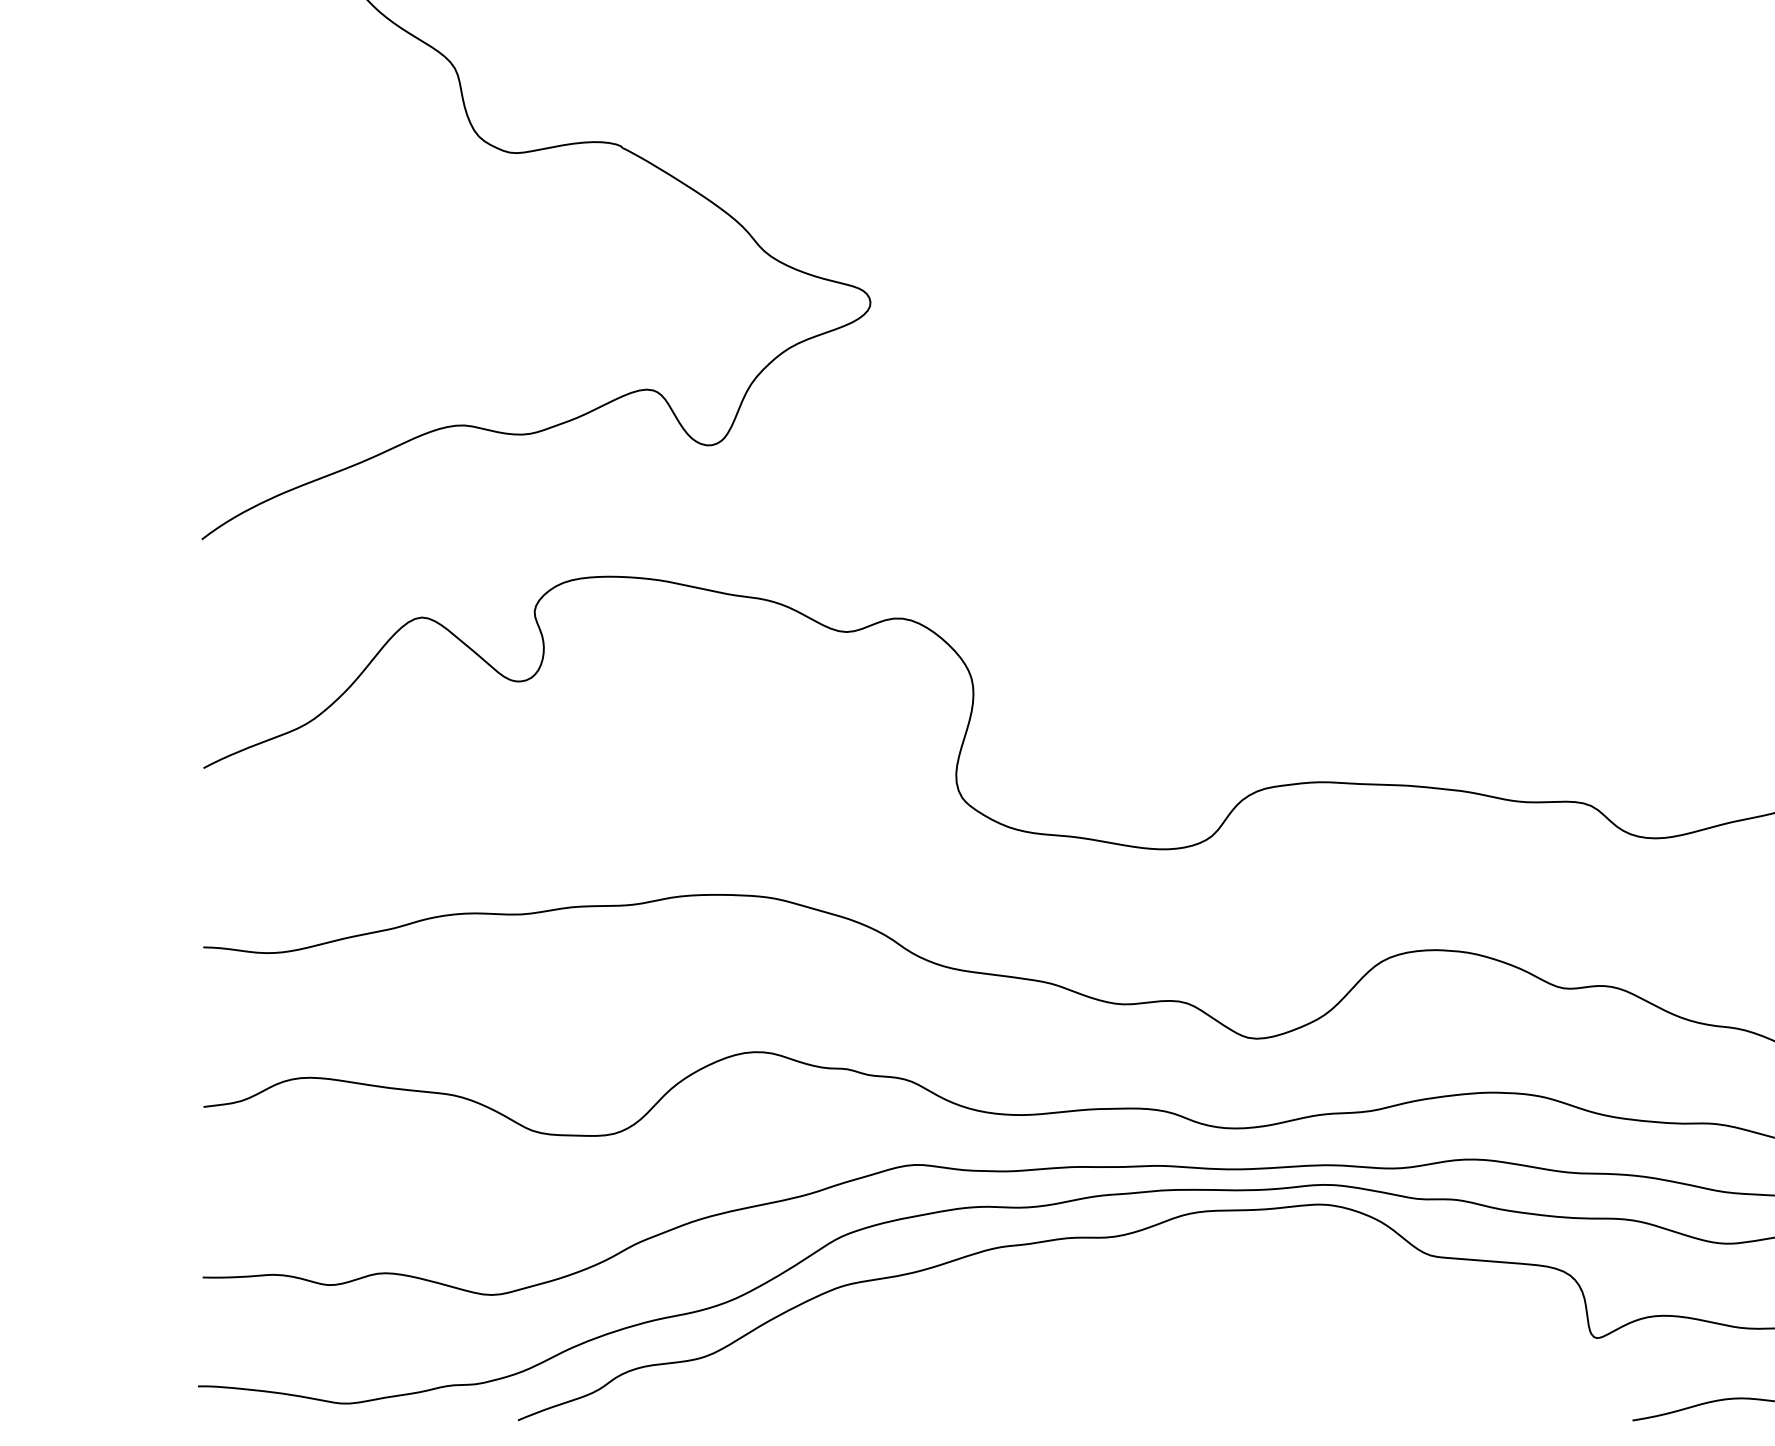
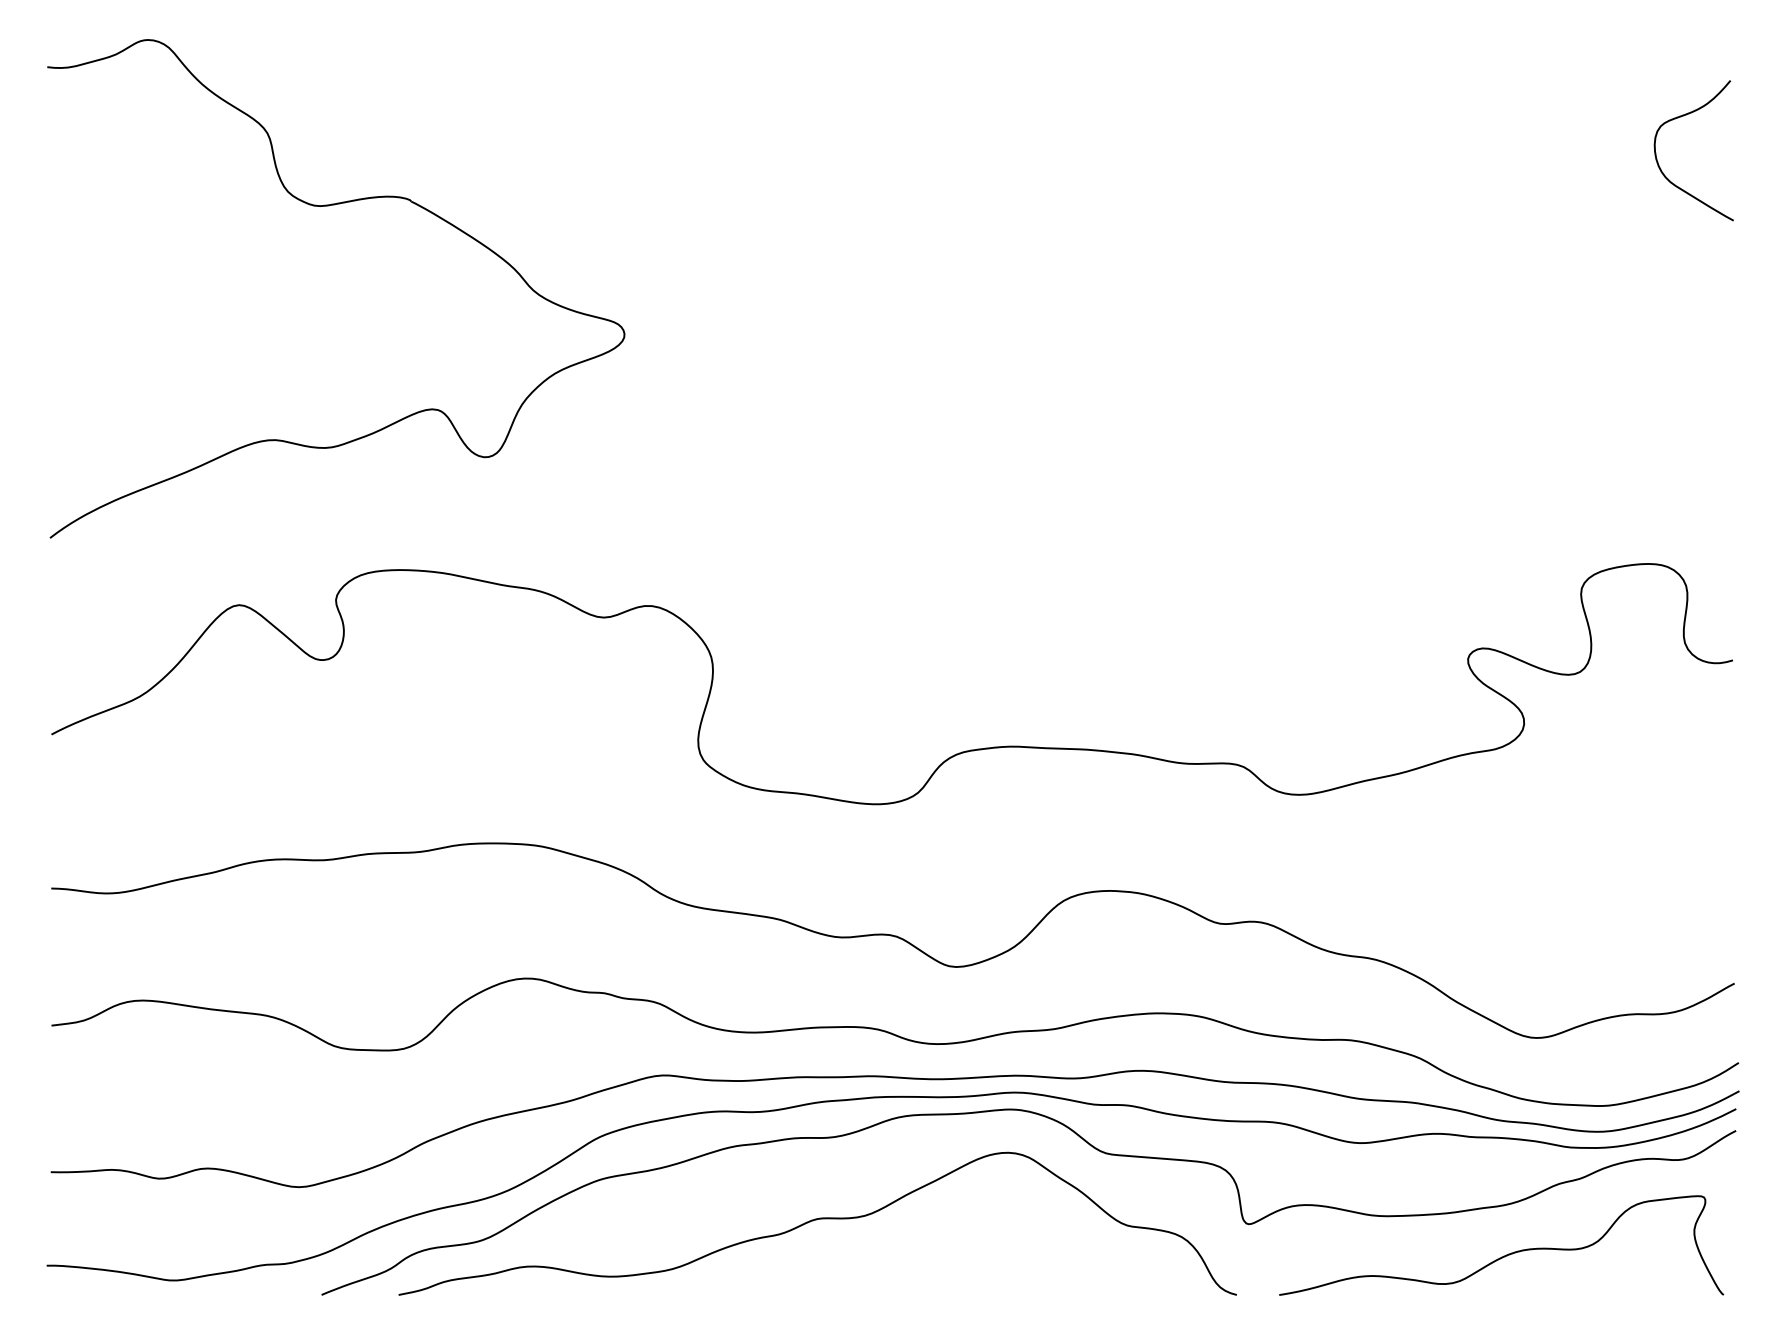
curve: (1093, 1333) -> (816, 1220), added

